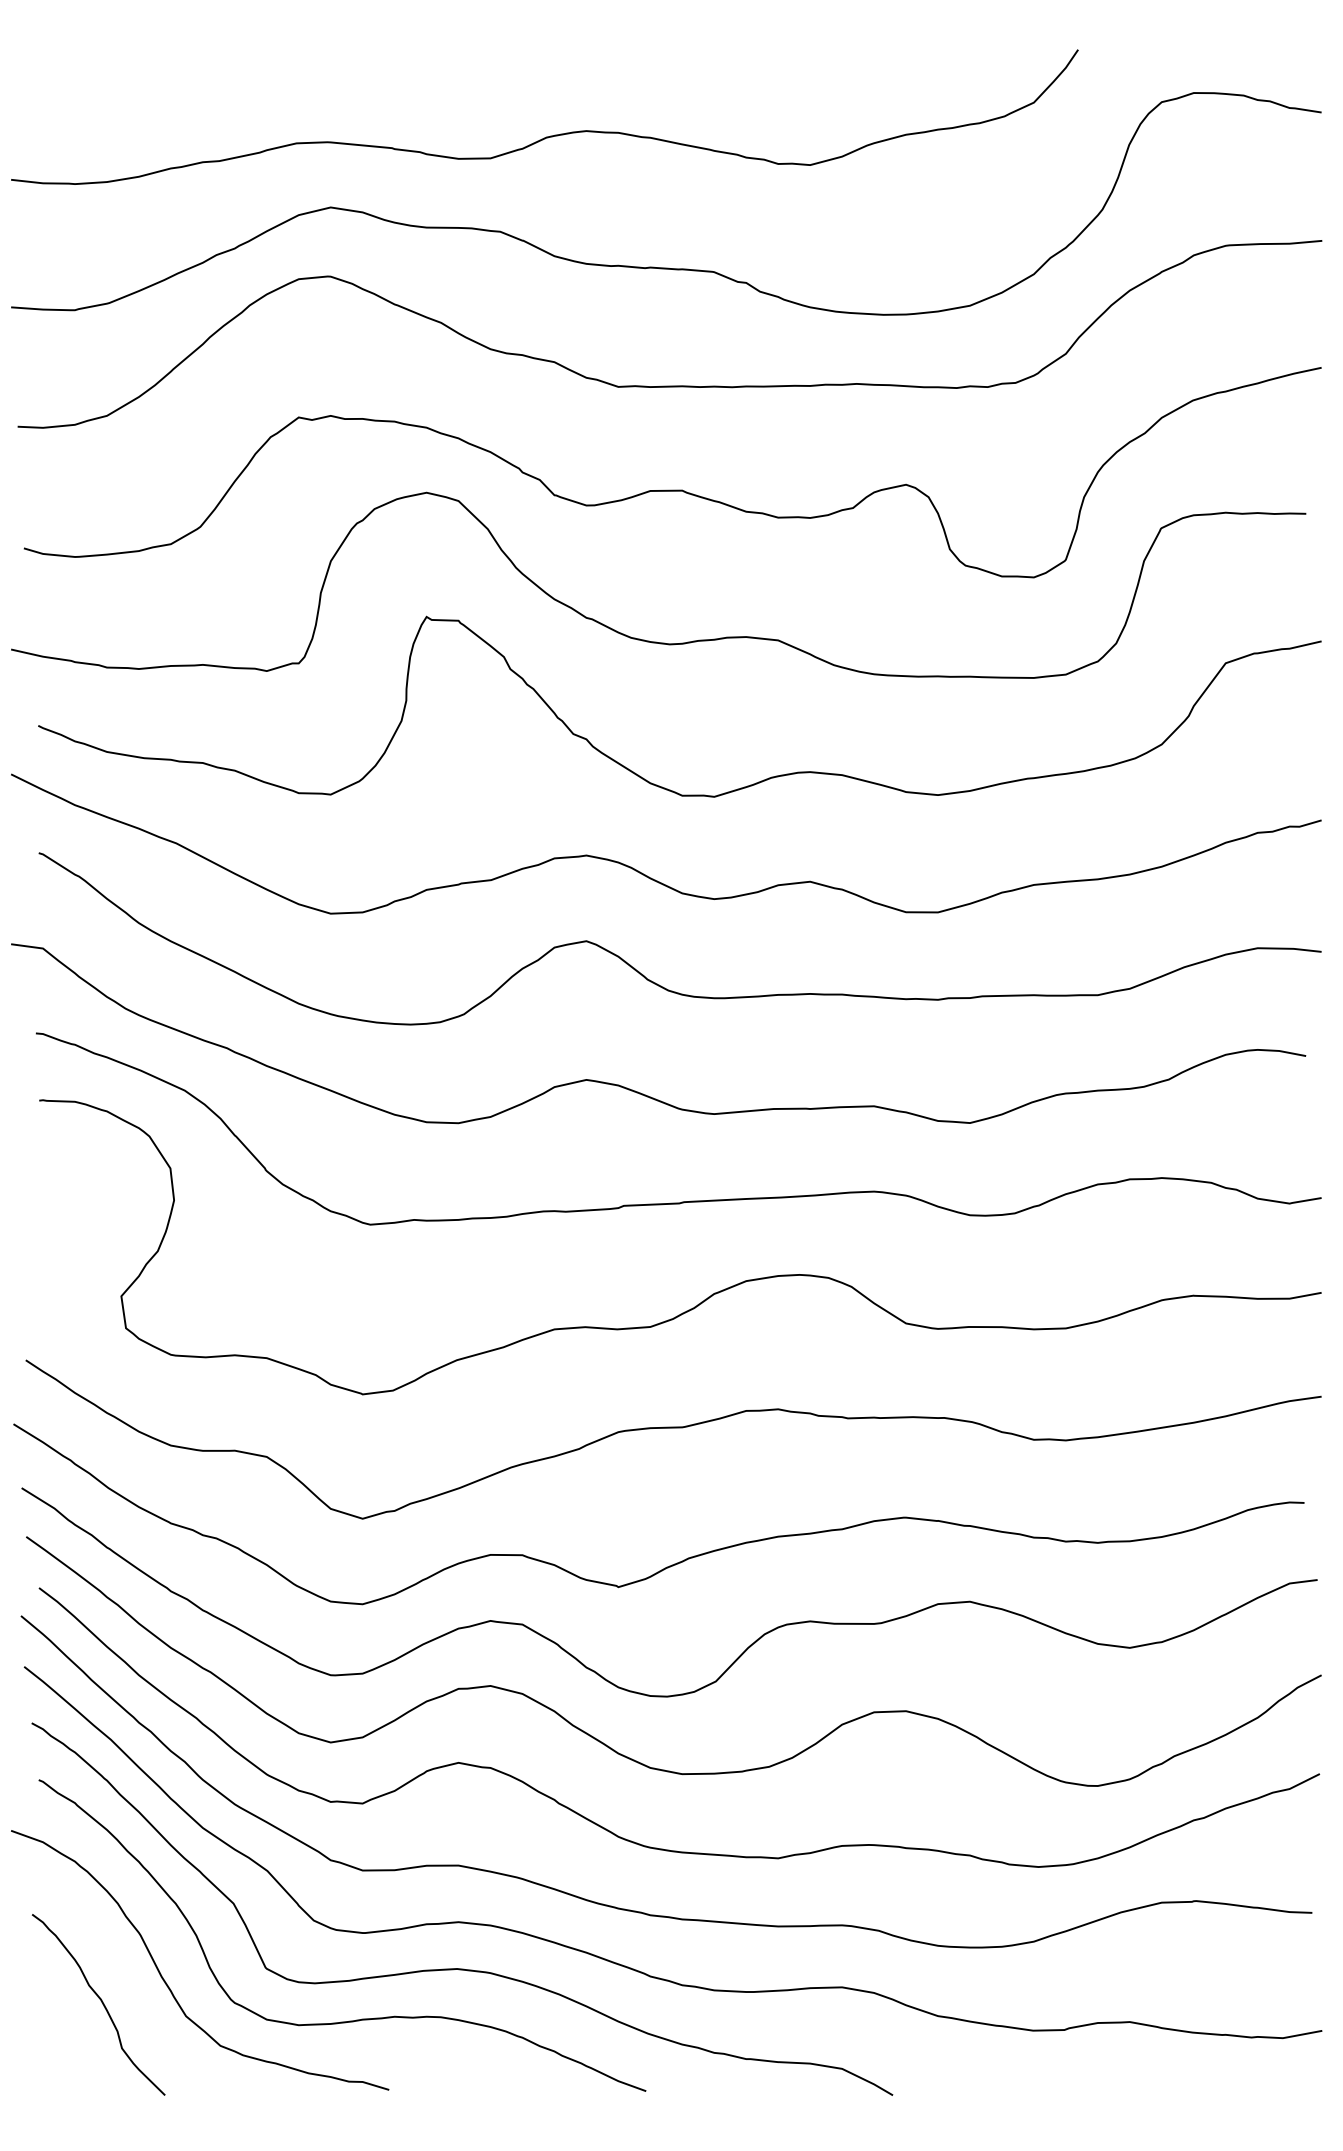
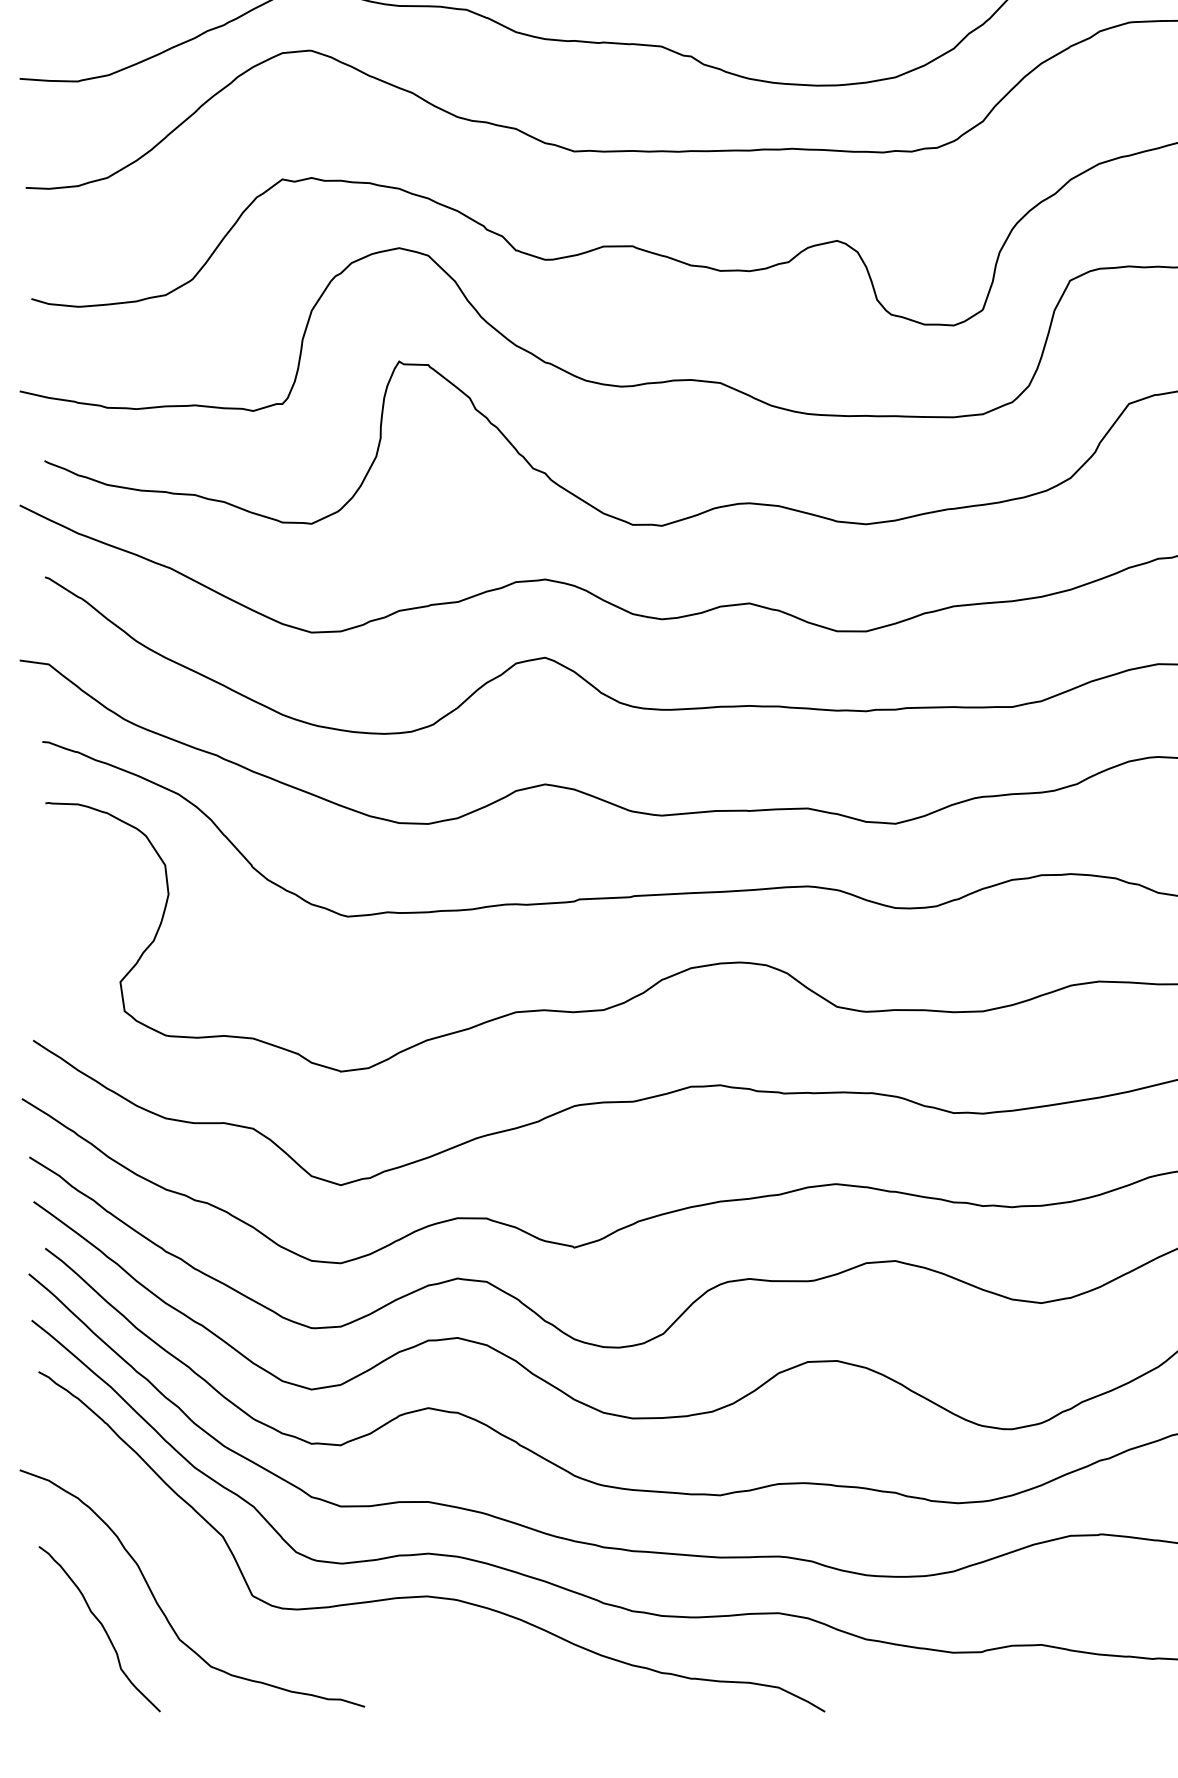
curve: (356, 2019) -> (335, 1642), removed

